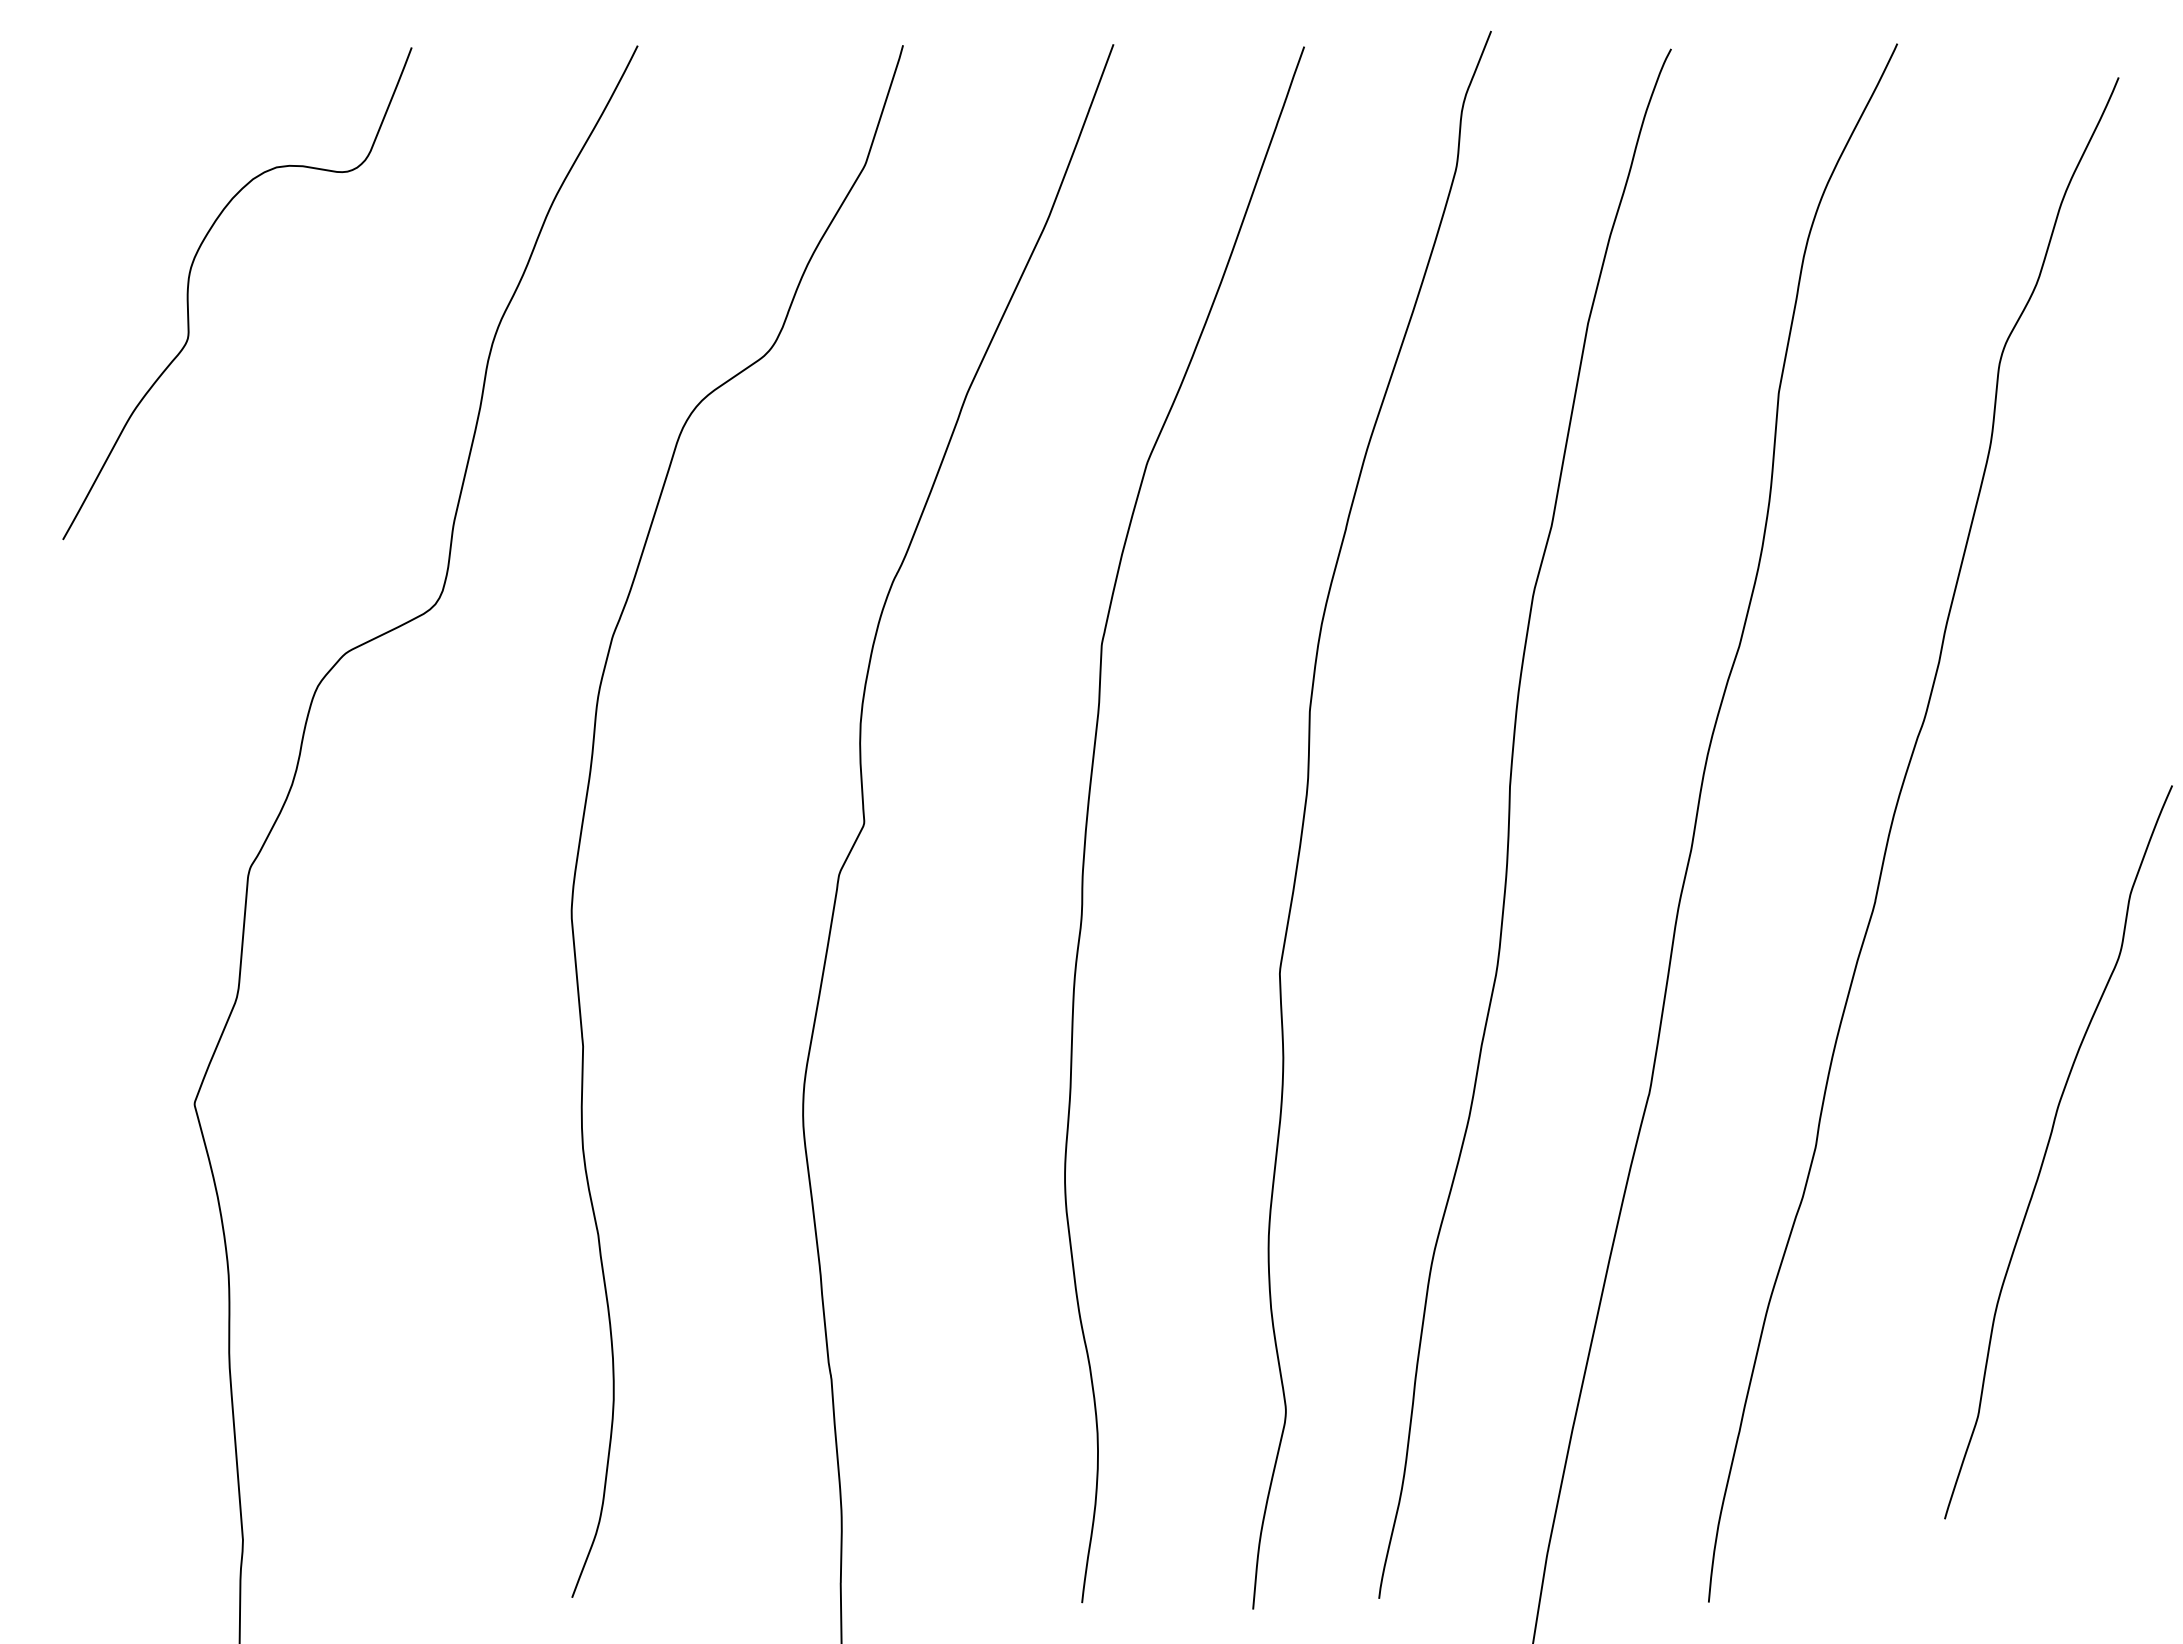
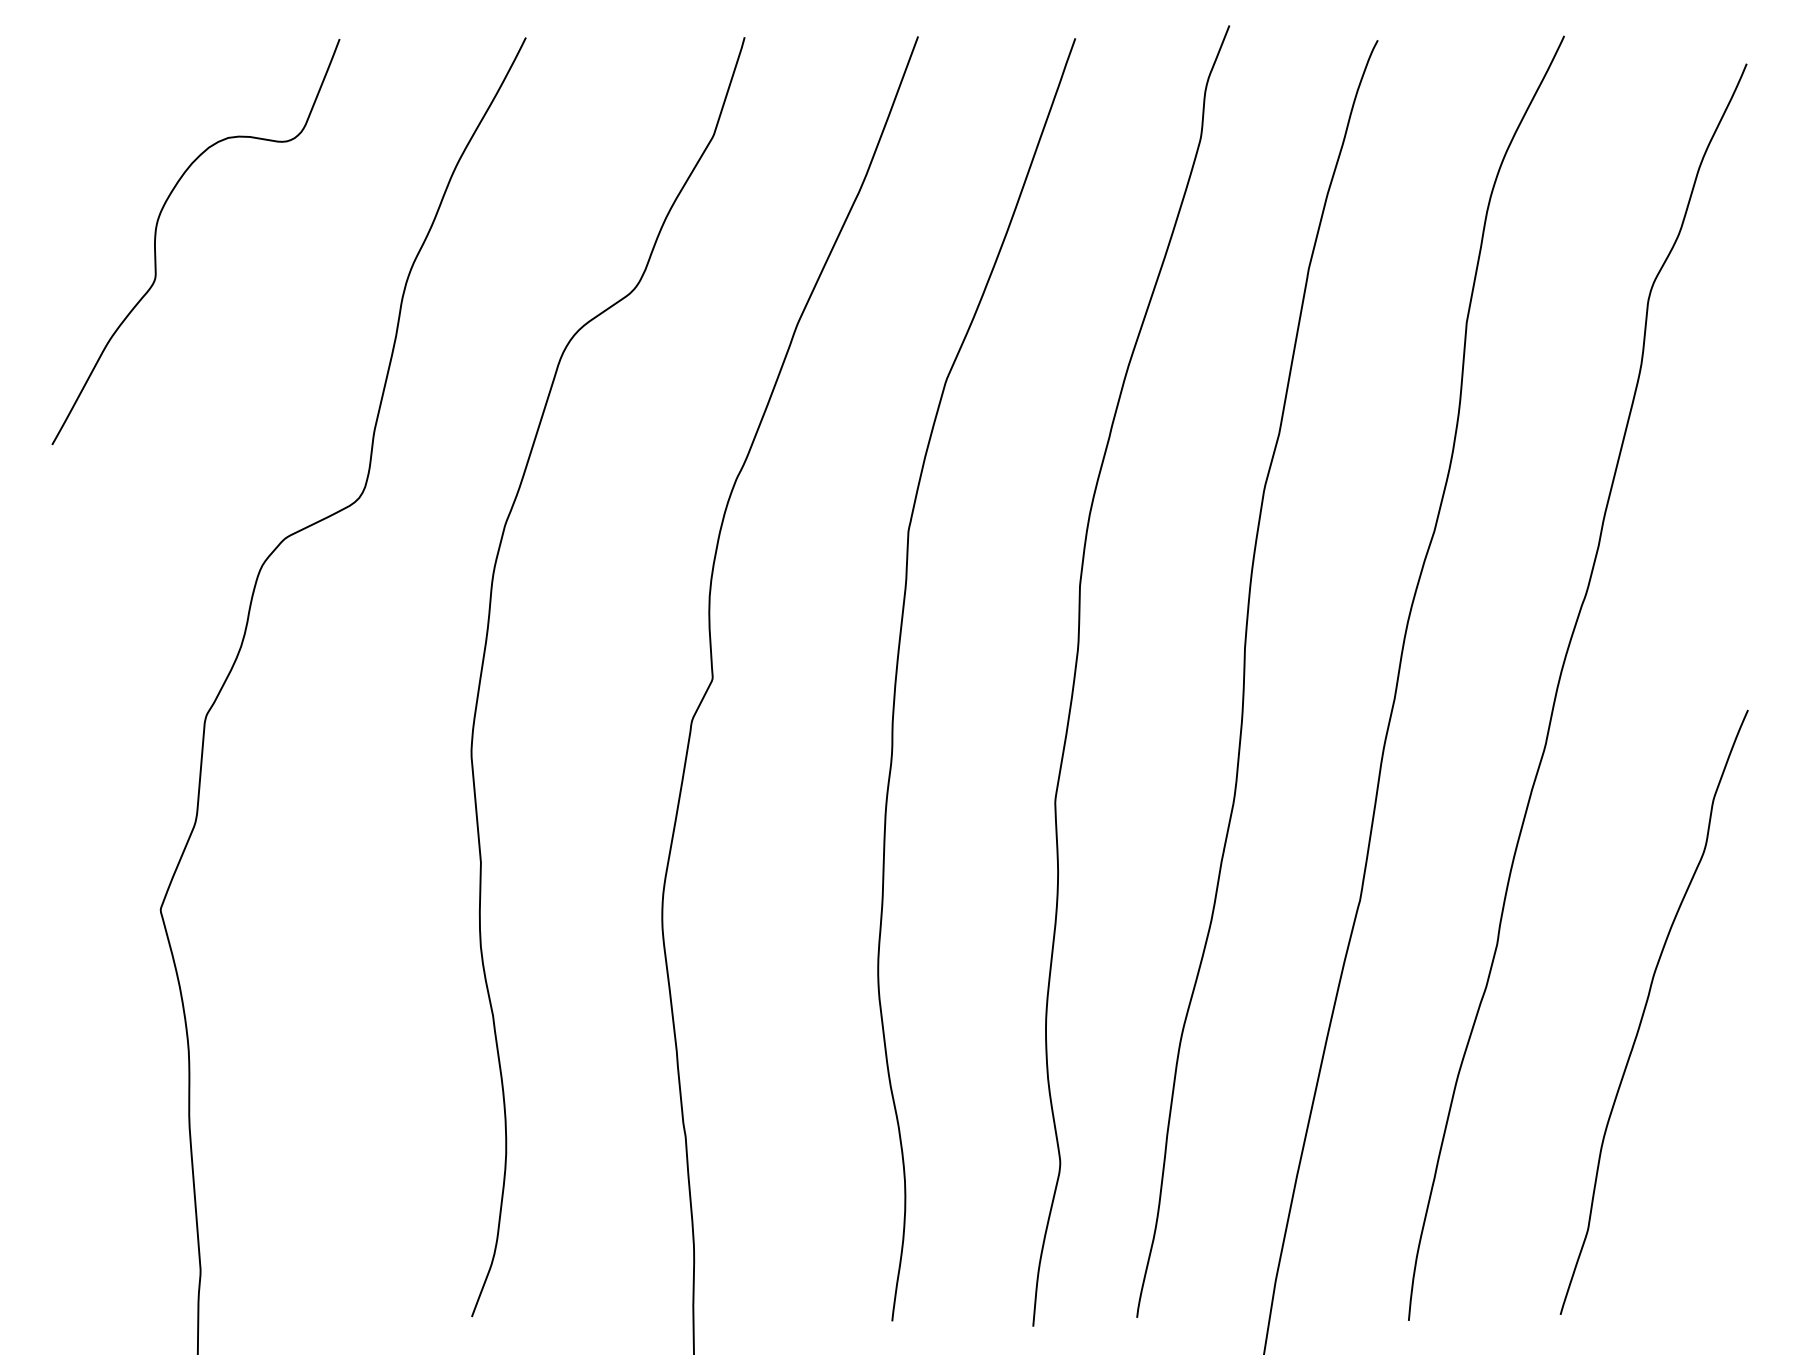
curve: (2048, 1147) -> (1645, 1008), moved

